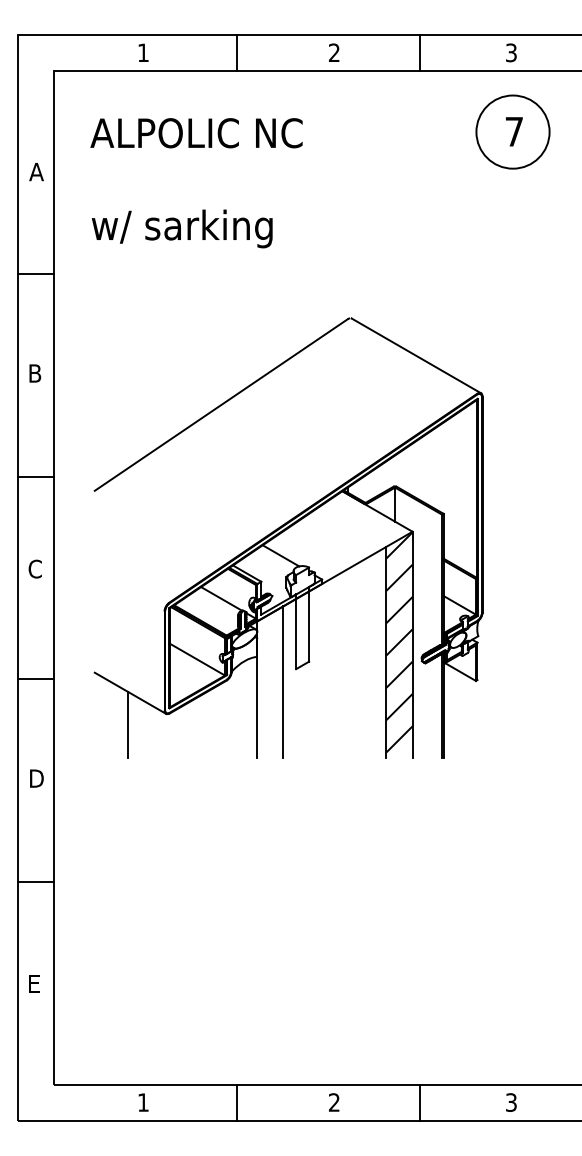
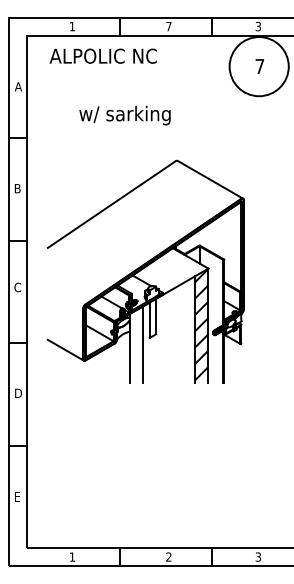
text: (333, 52) -> (168, 26), 2 -> 7
text: (195, 131) -> (102, 55), moved
circle: (511, 131) -> (258, 66), size x1.6
text: (181, 228) -> (124, 115), moved
line: (127, 723) -> (64, 365), removed

